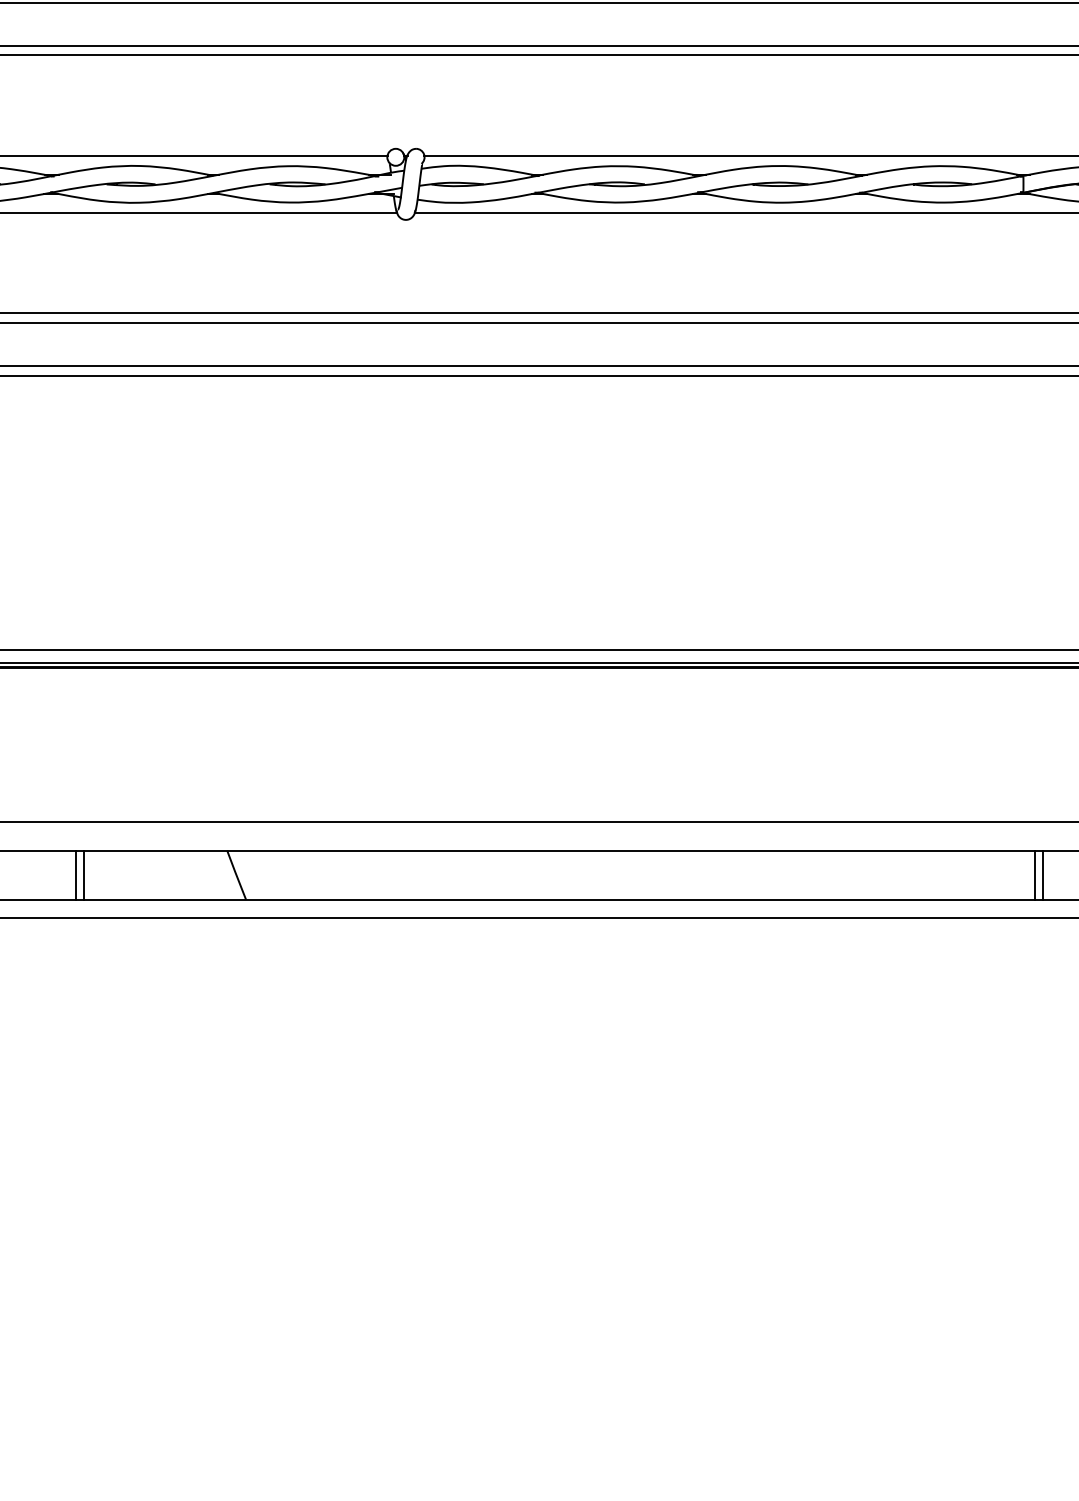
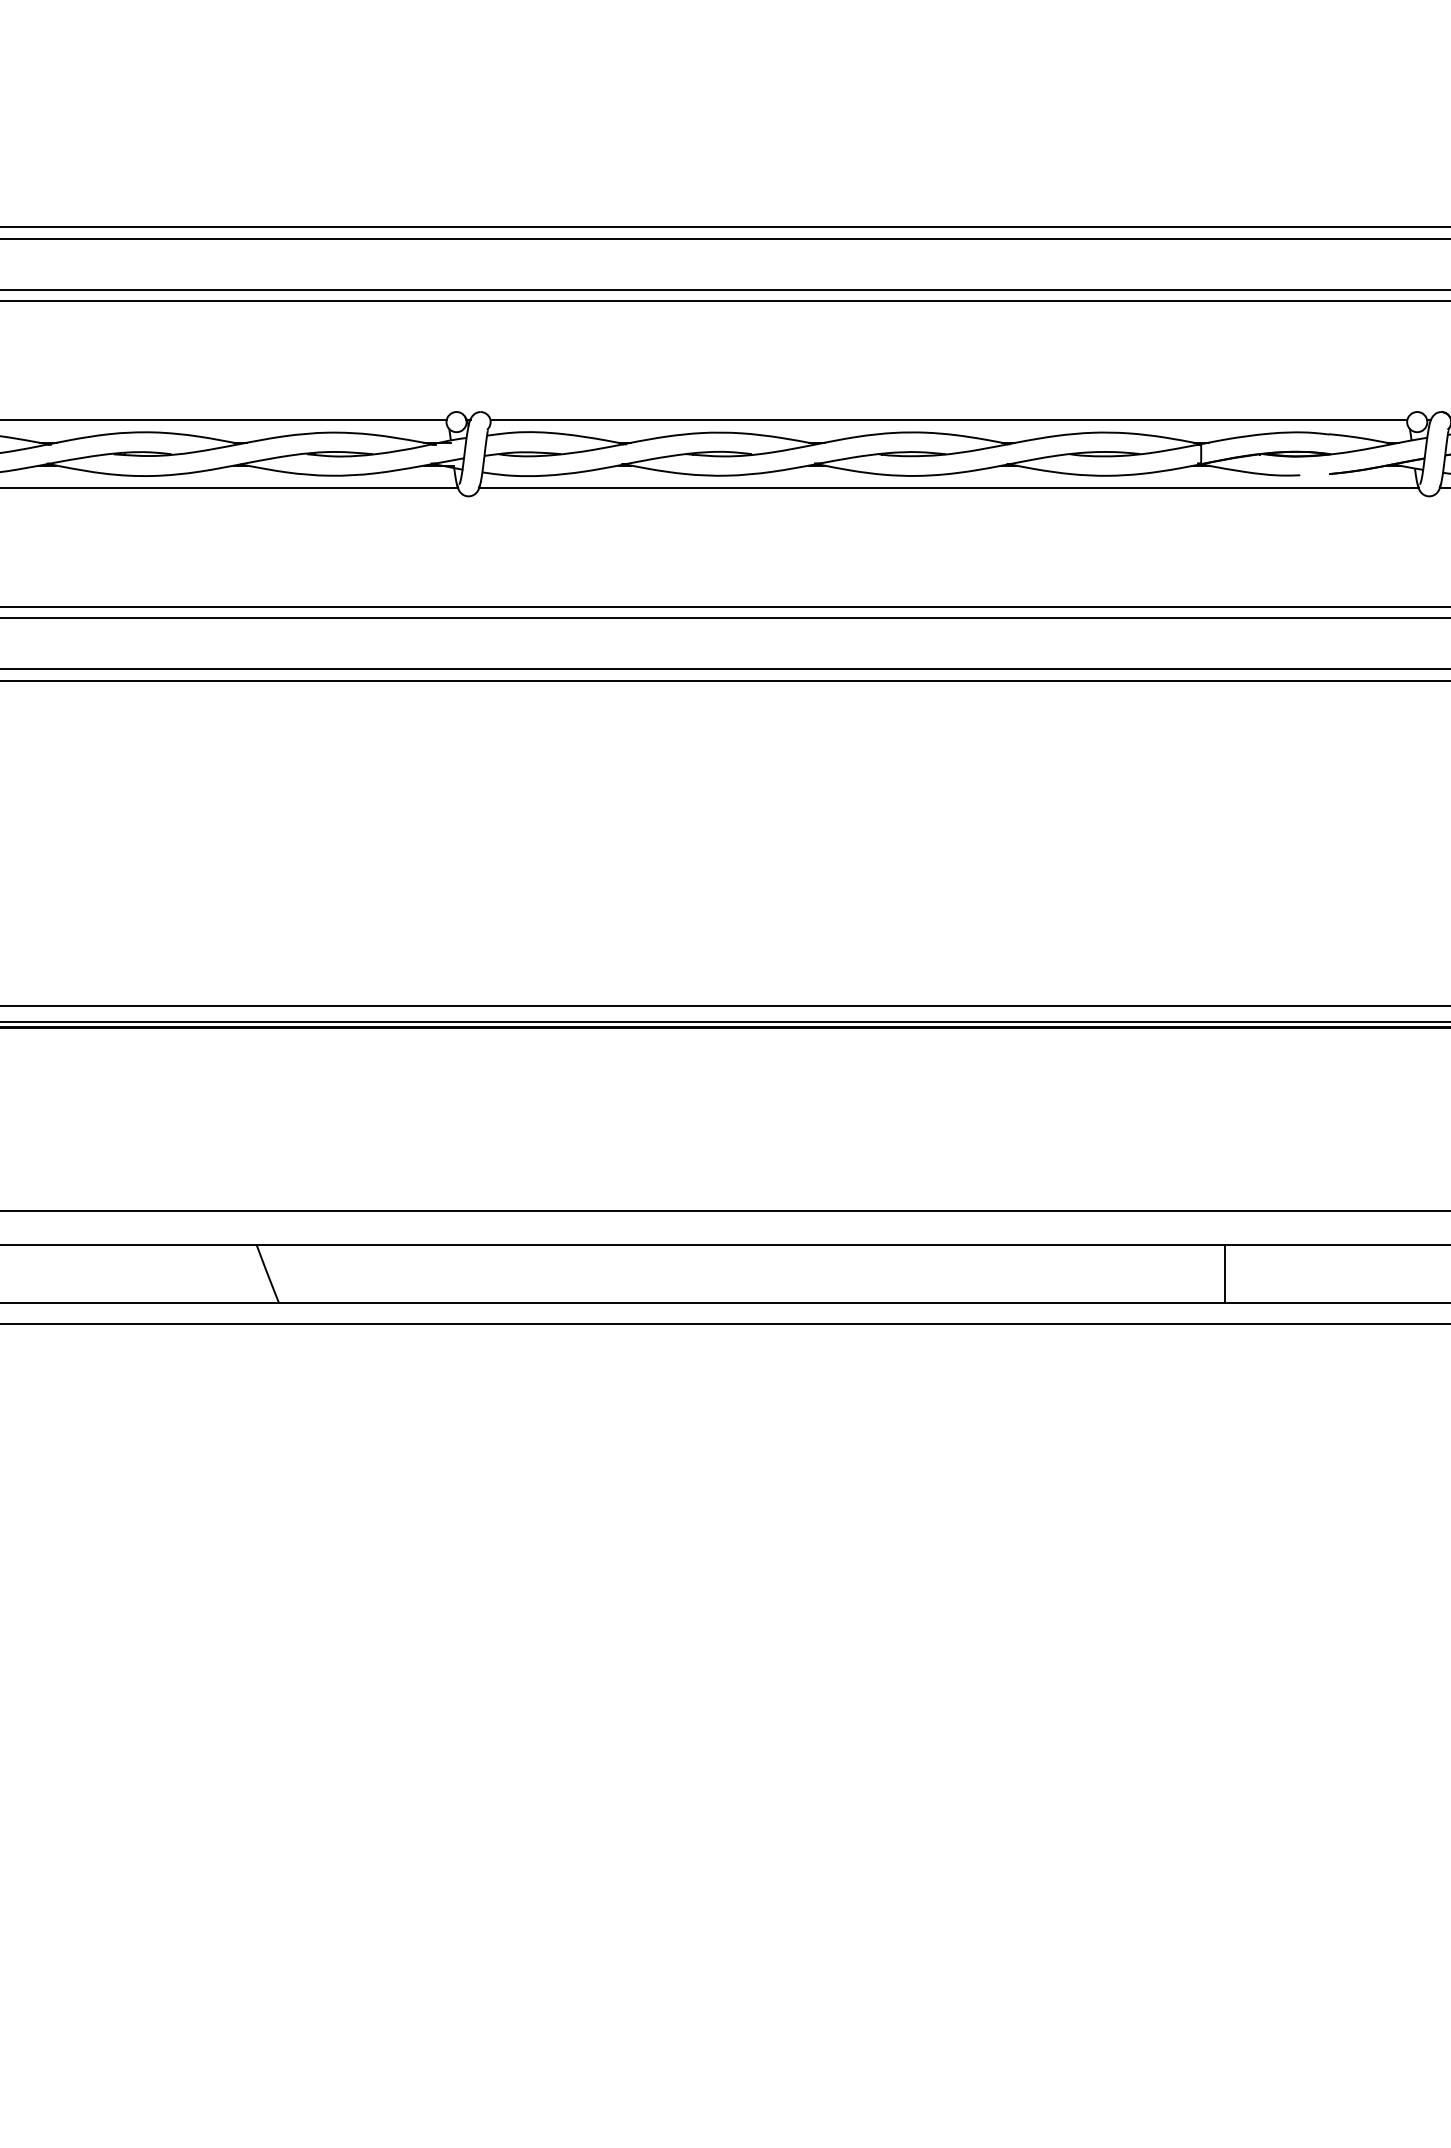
line: (76, 874) -> (77, 1273), removed
line: (83, 874) -> (86, 1273), removed
line: (1035, 874) -> (1215, 1273), removed

